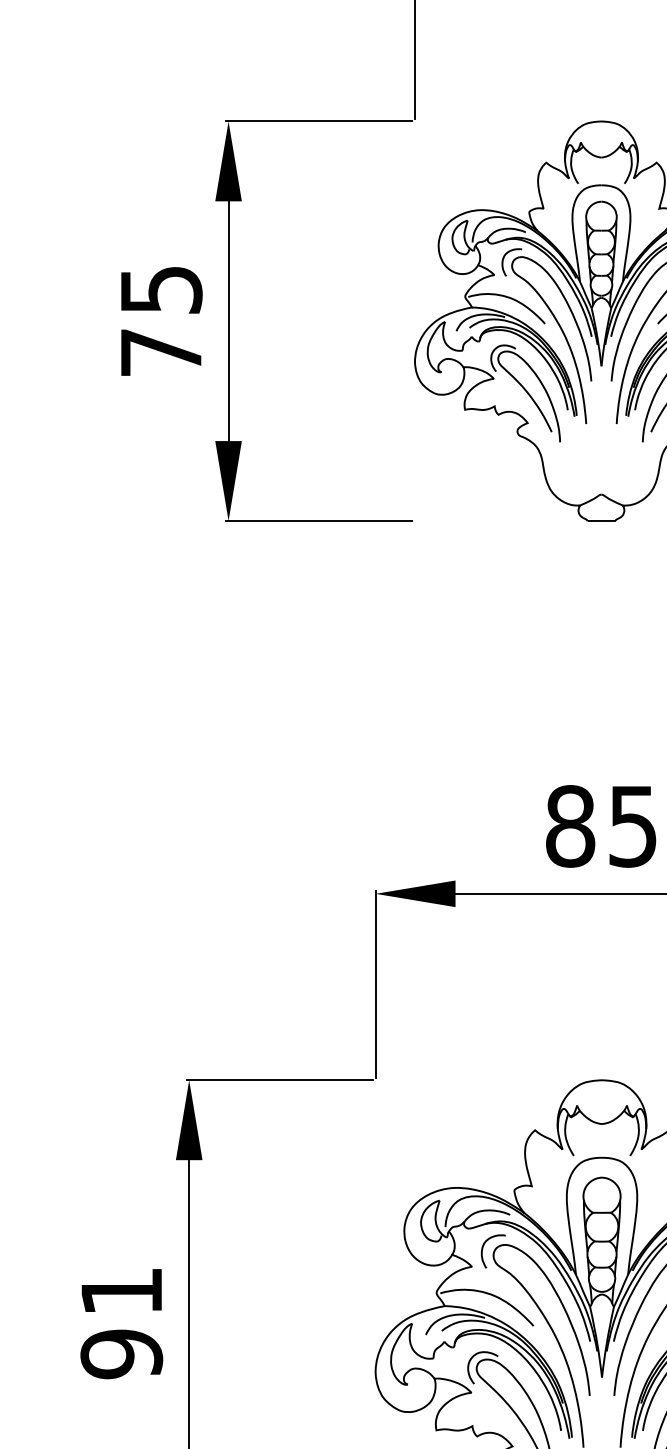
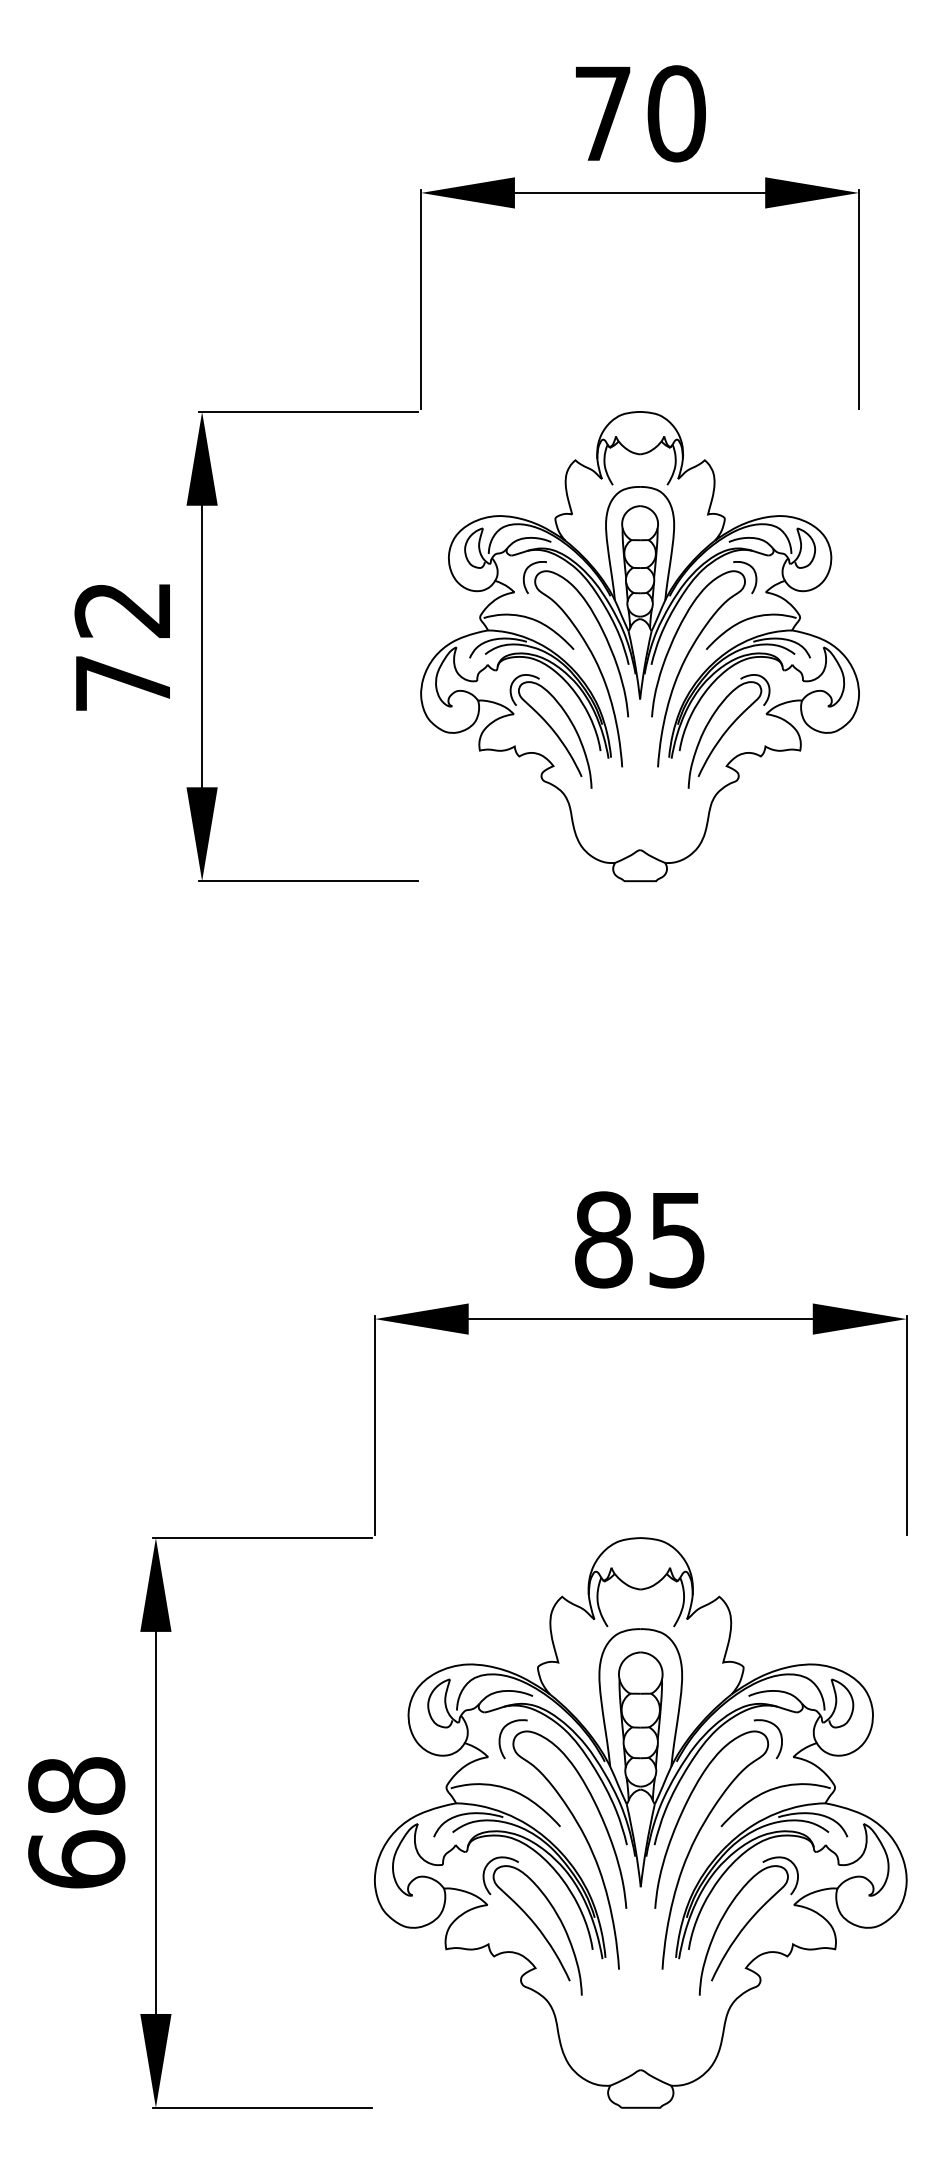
text: (160, 290) -> (122, 610), 75 -> 72
text: (121, 1323) -> (76, 1823), 91 -> 68

